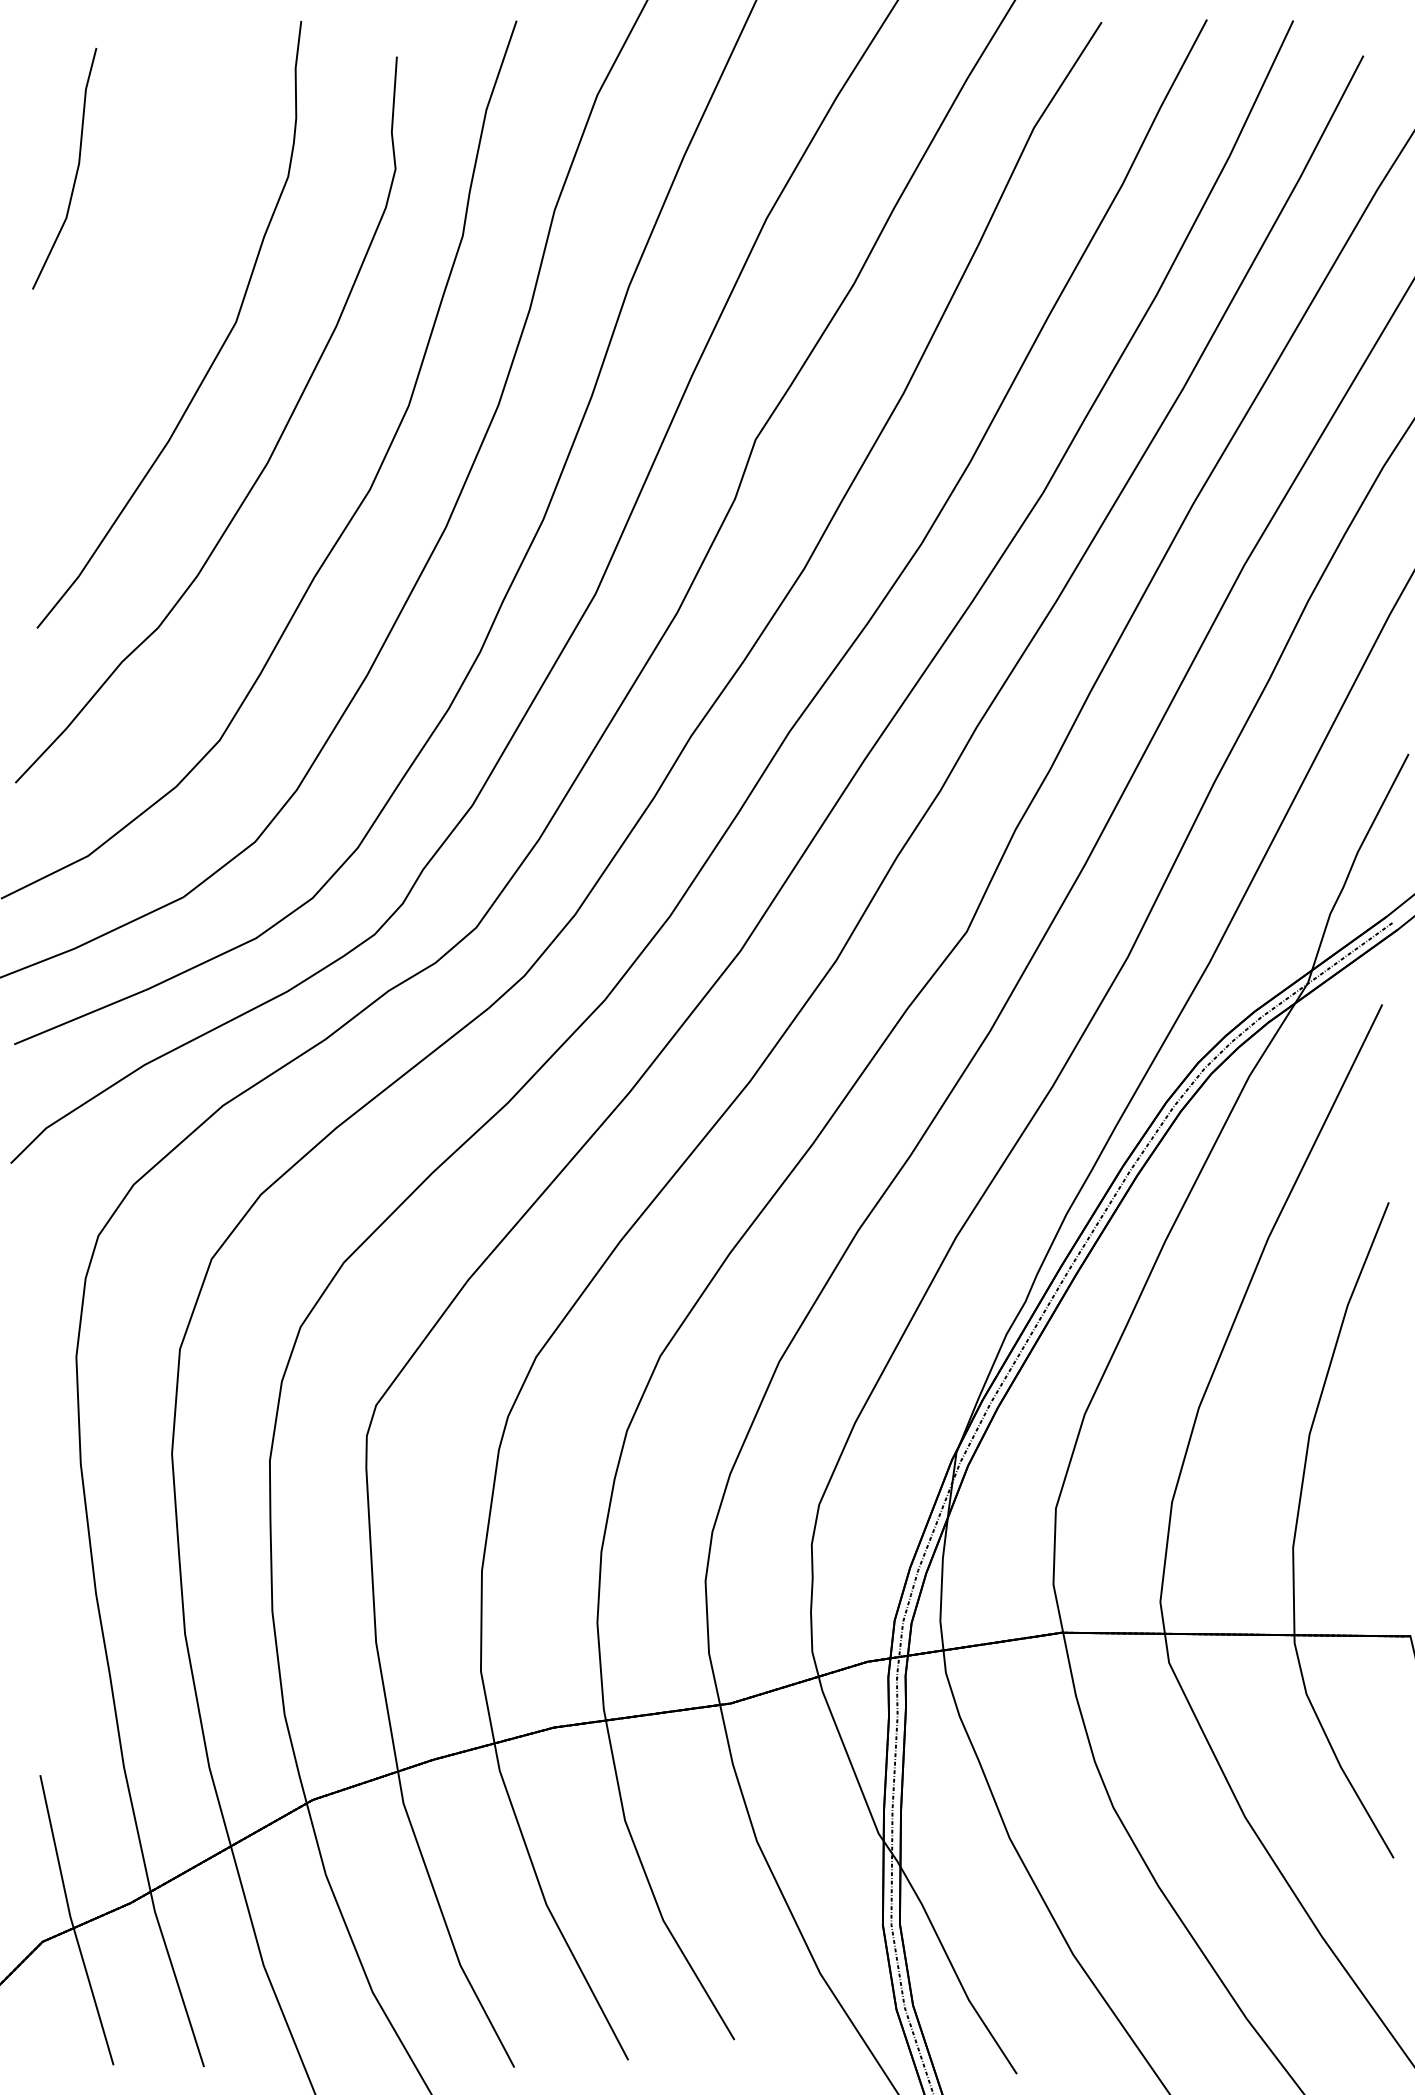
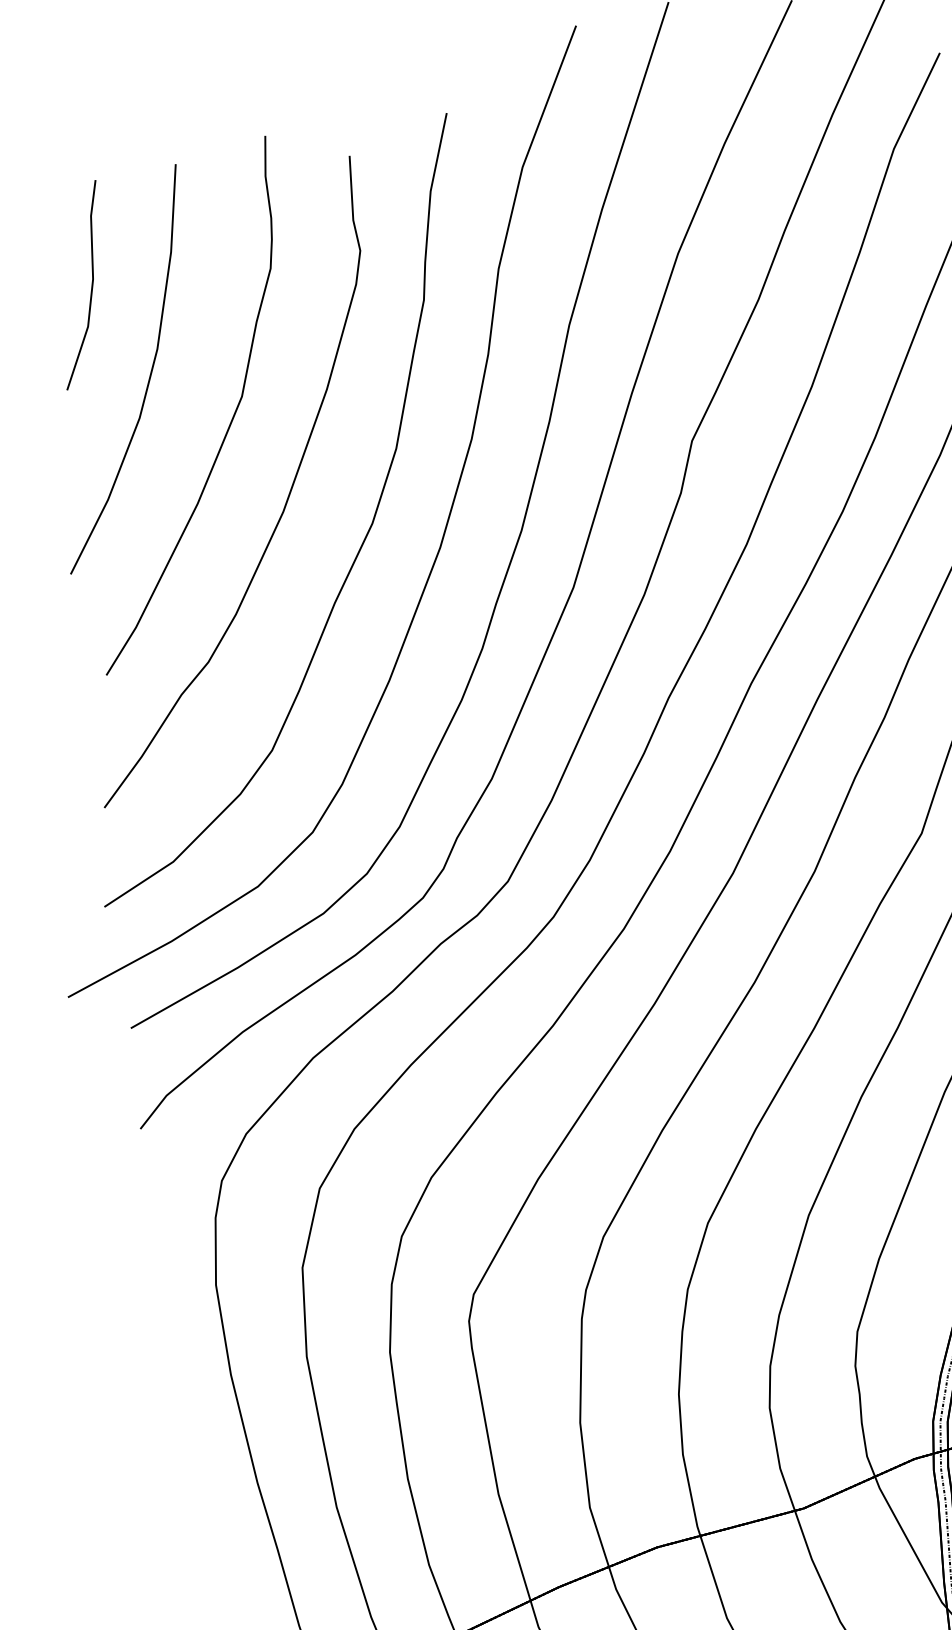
part: (131, 283) -> (149, 374), added

